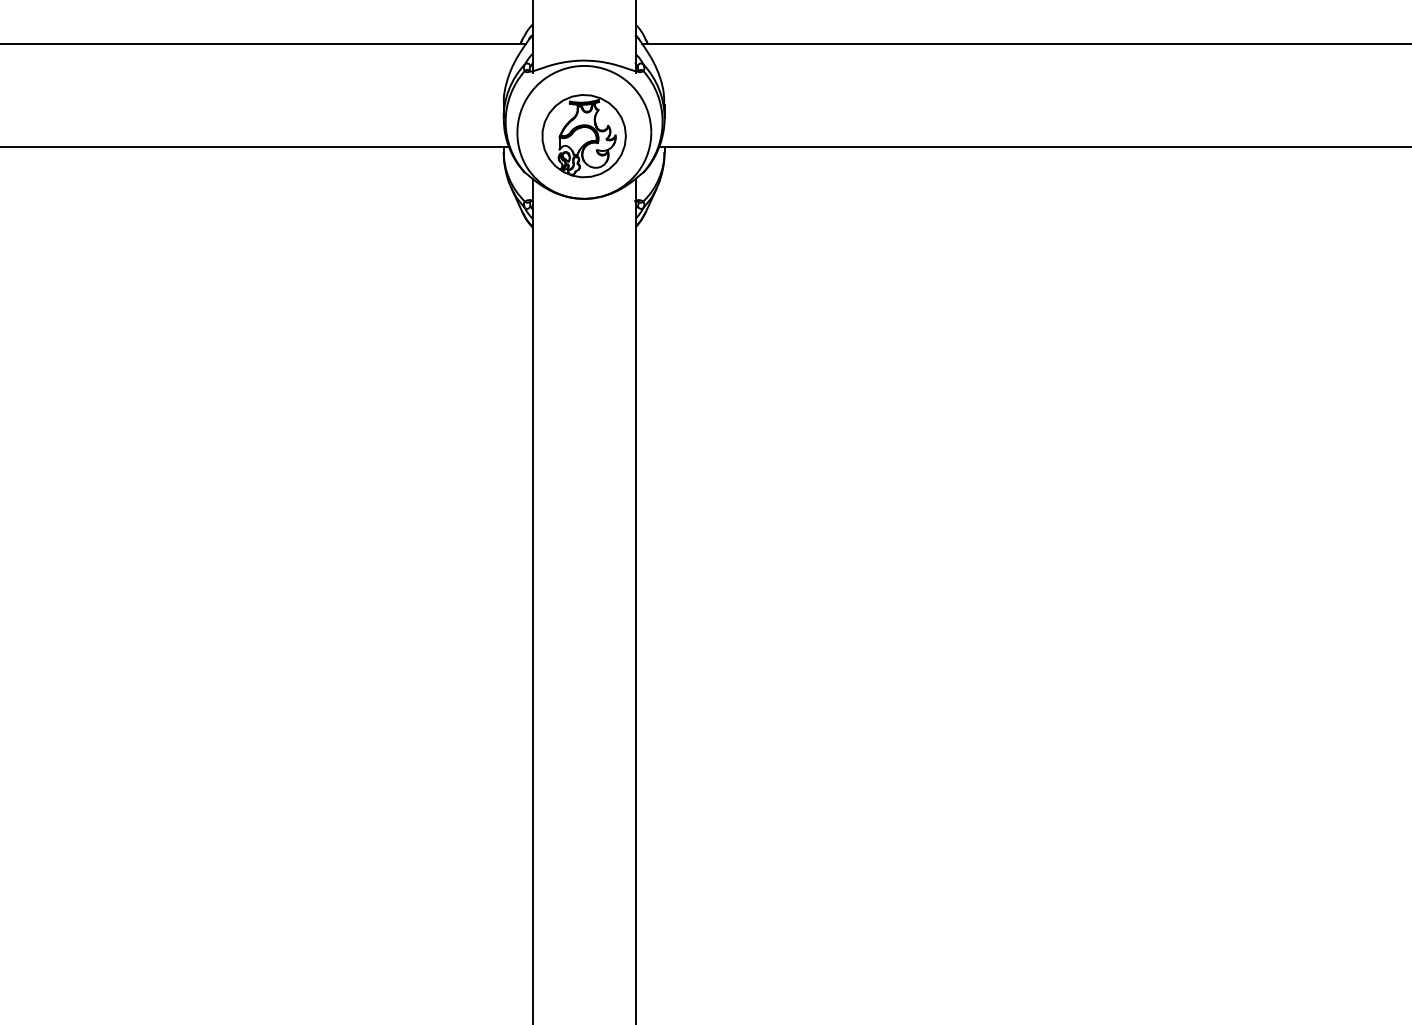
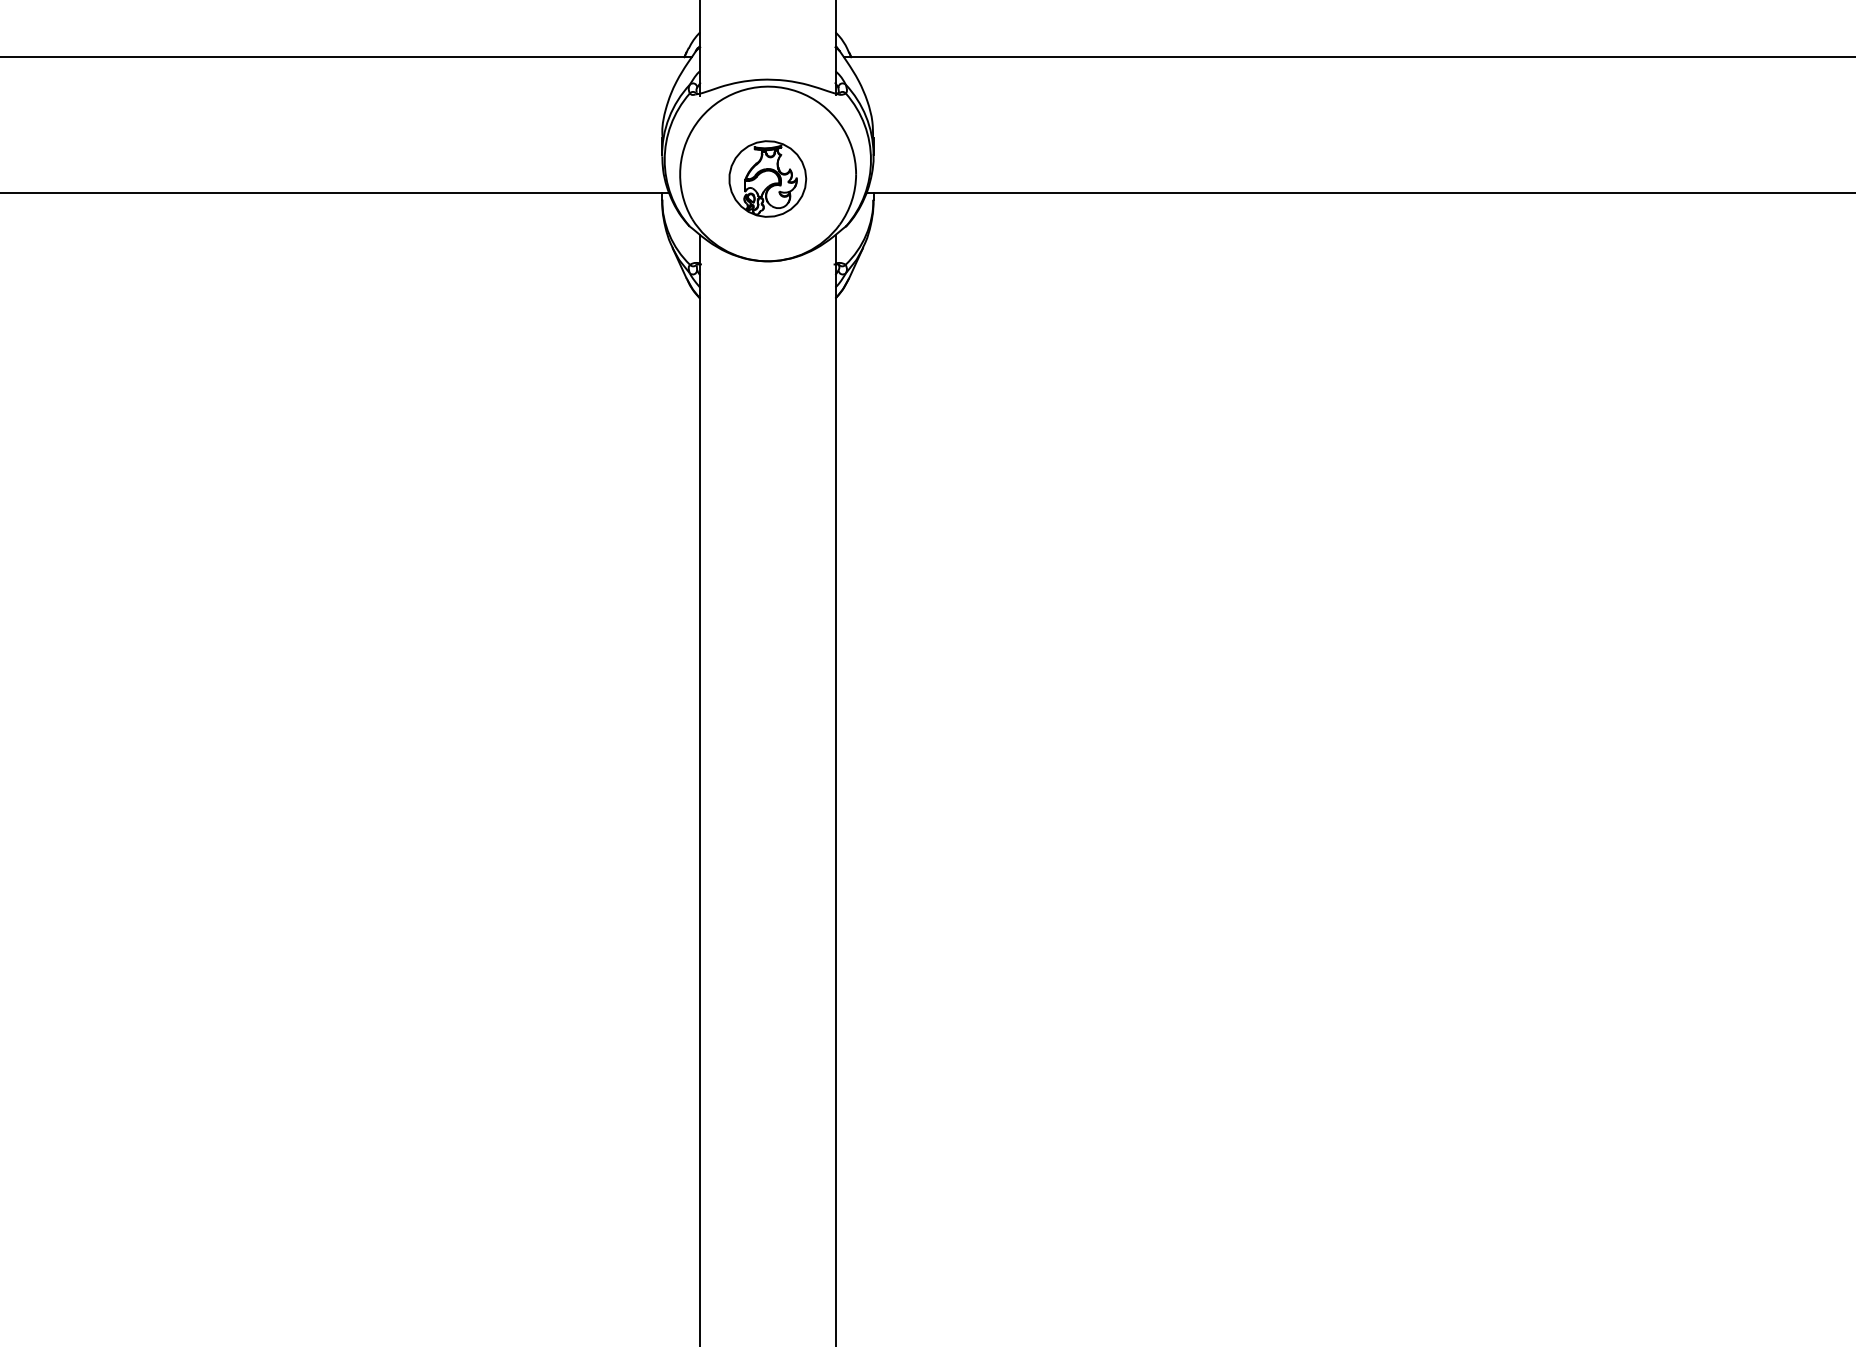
part: (583, 136) -> (767, 179), size x0.7

